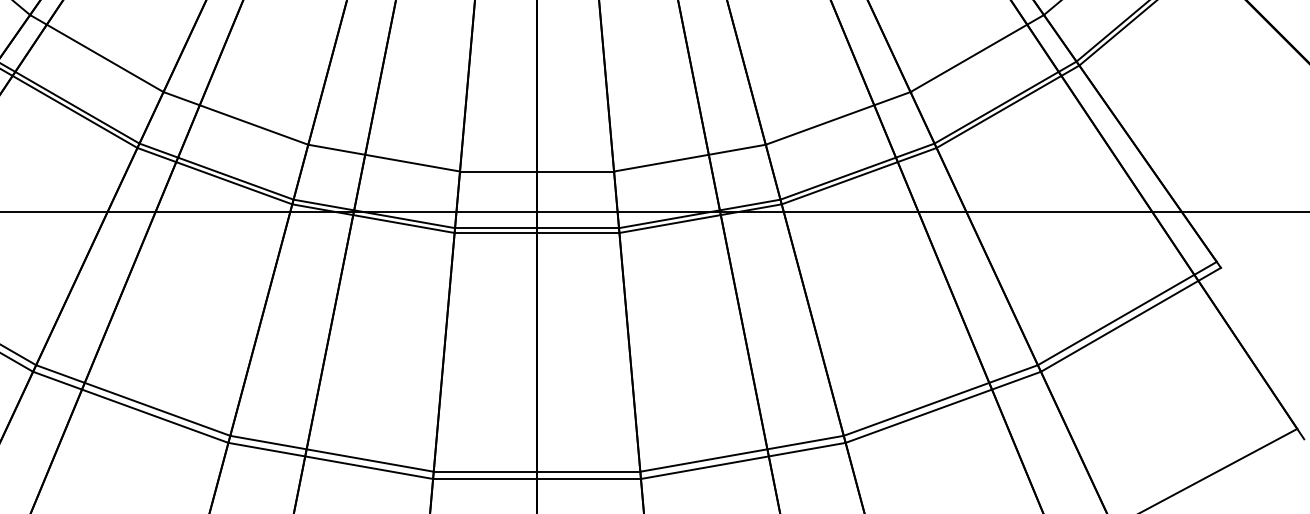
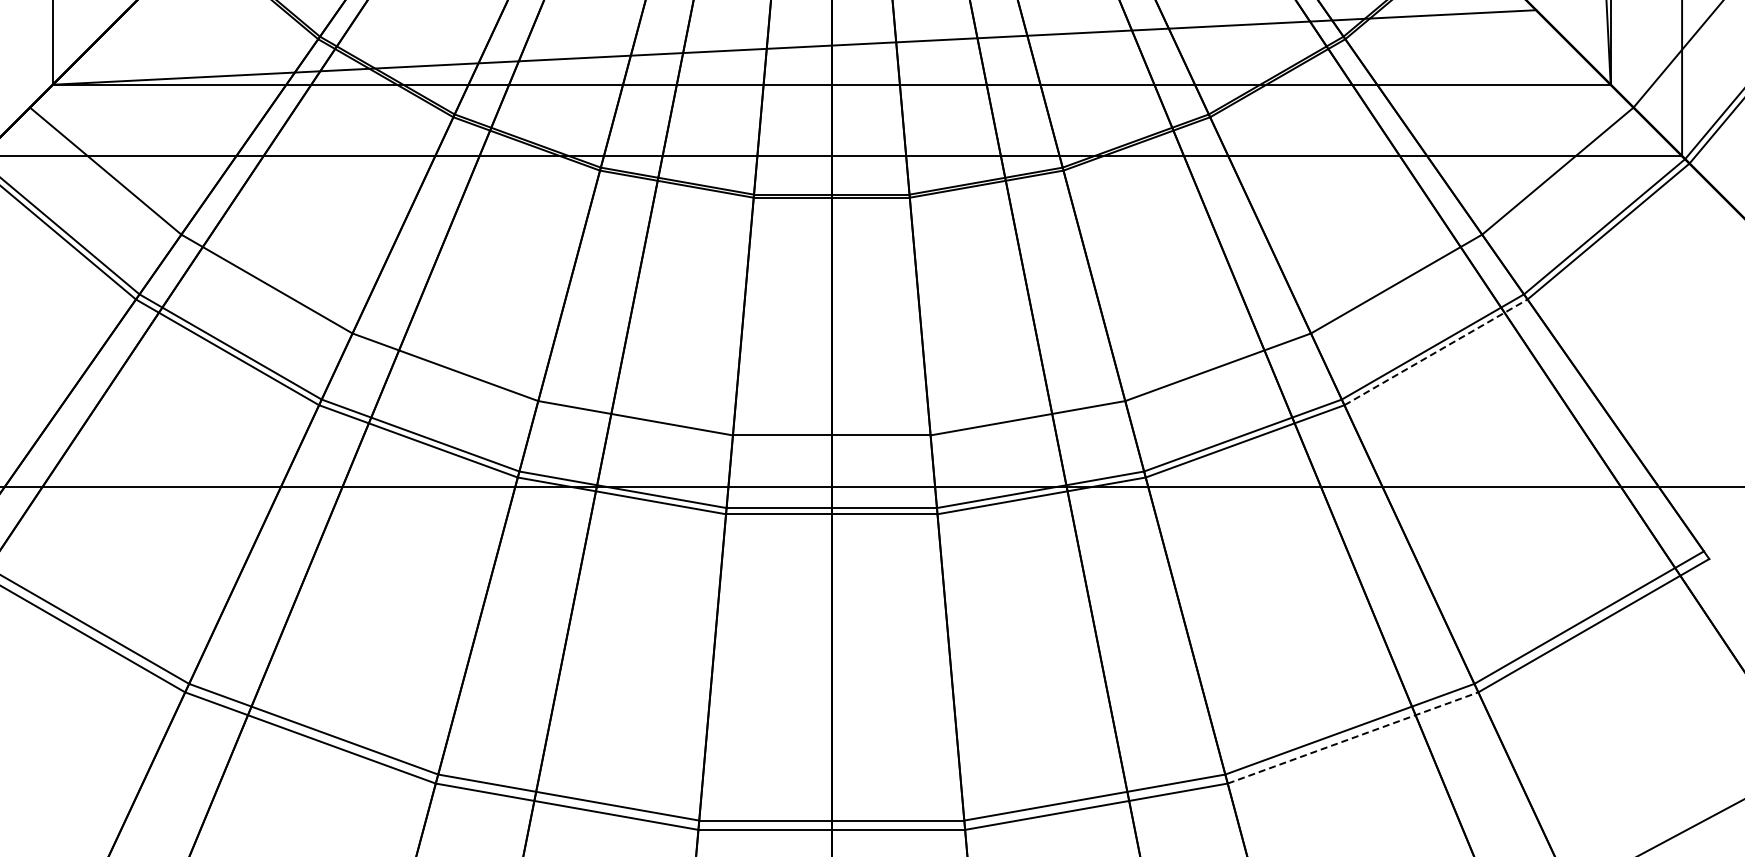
line: (1008, 106) -> (1436, 352), solid -> dashed
line: (943, 406) -> (1353, 737), solid -> dashed

